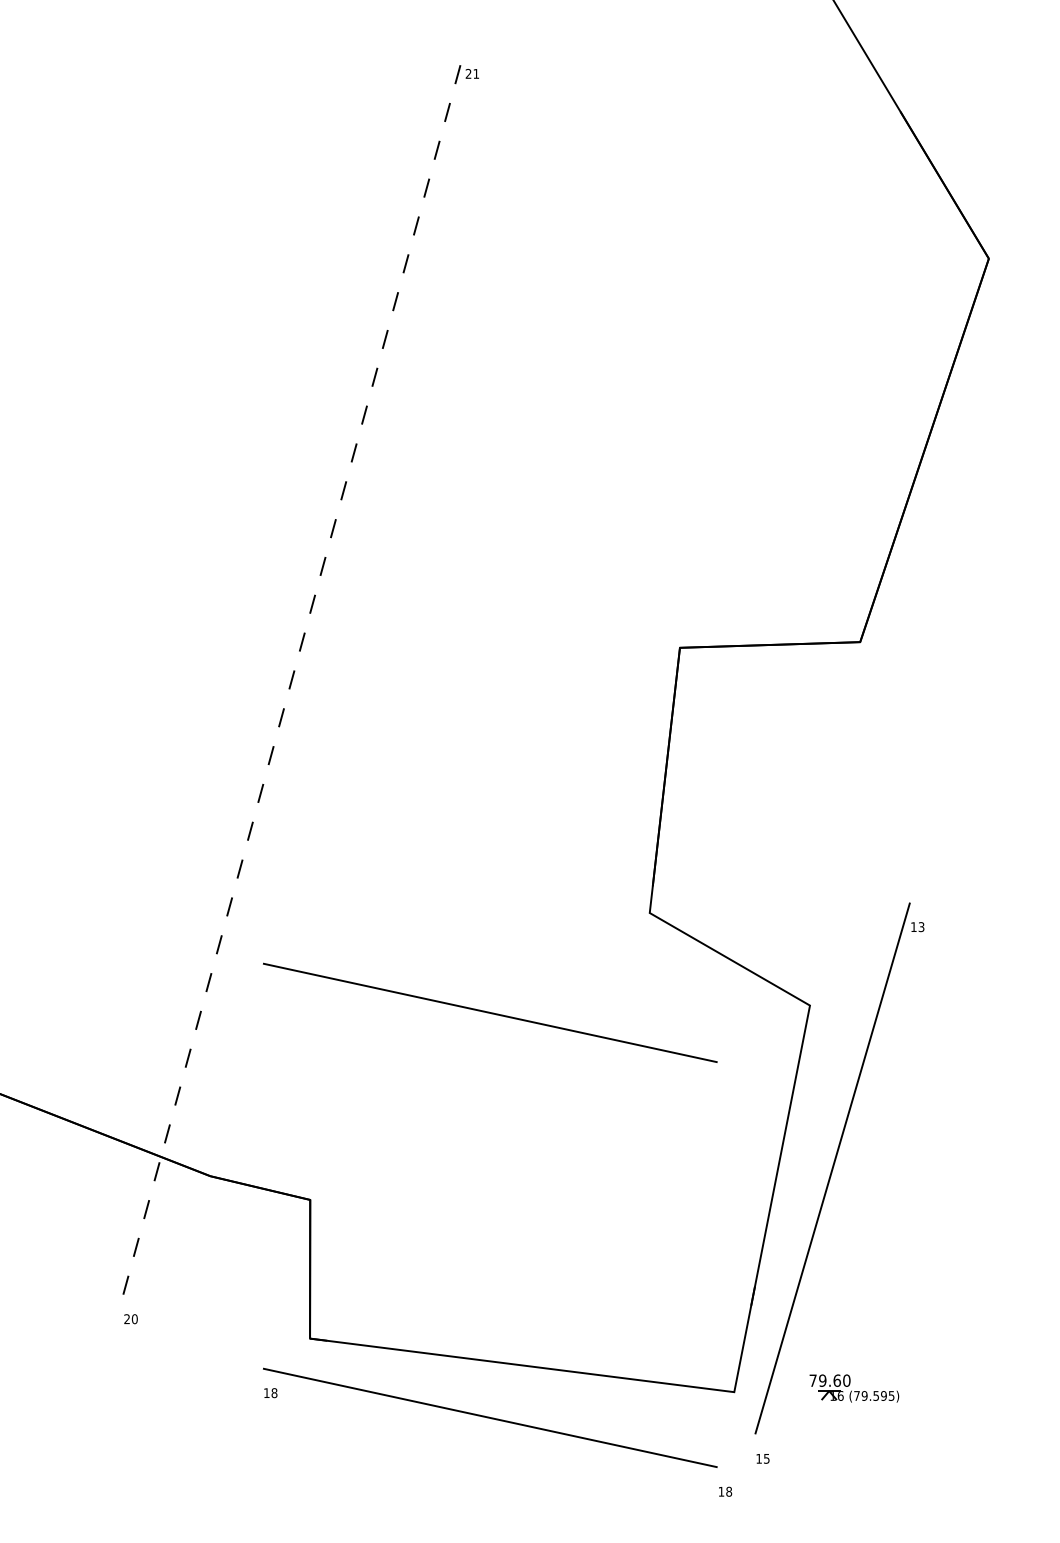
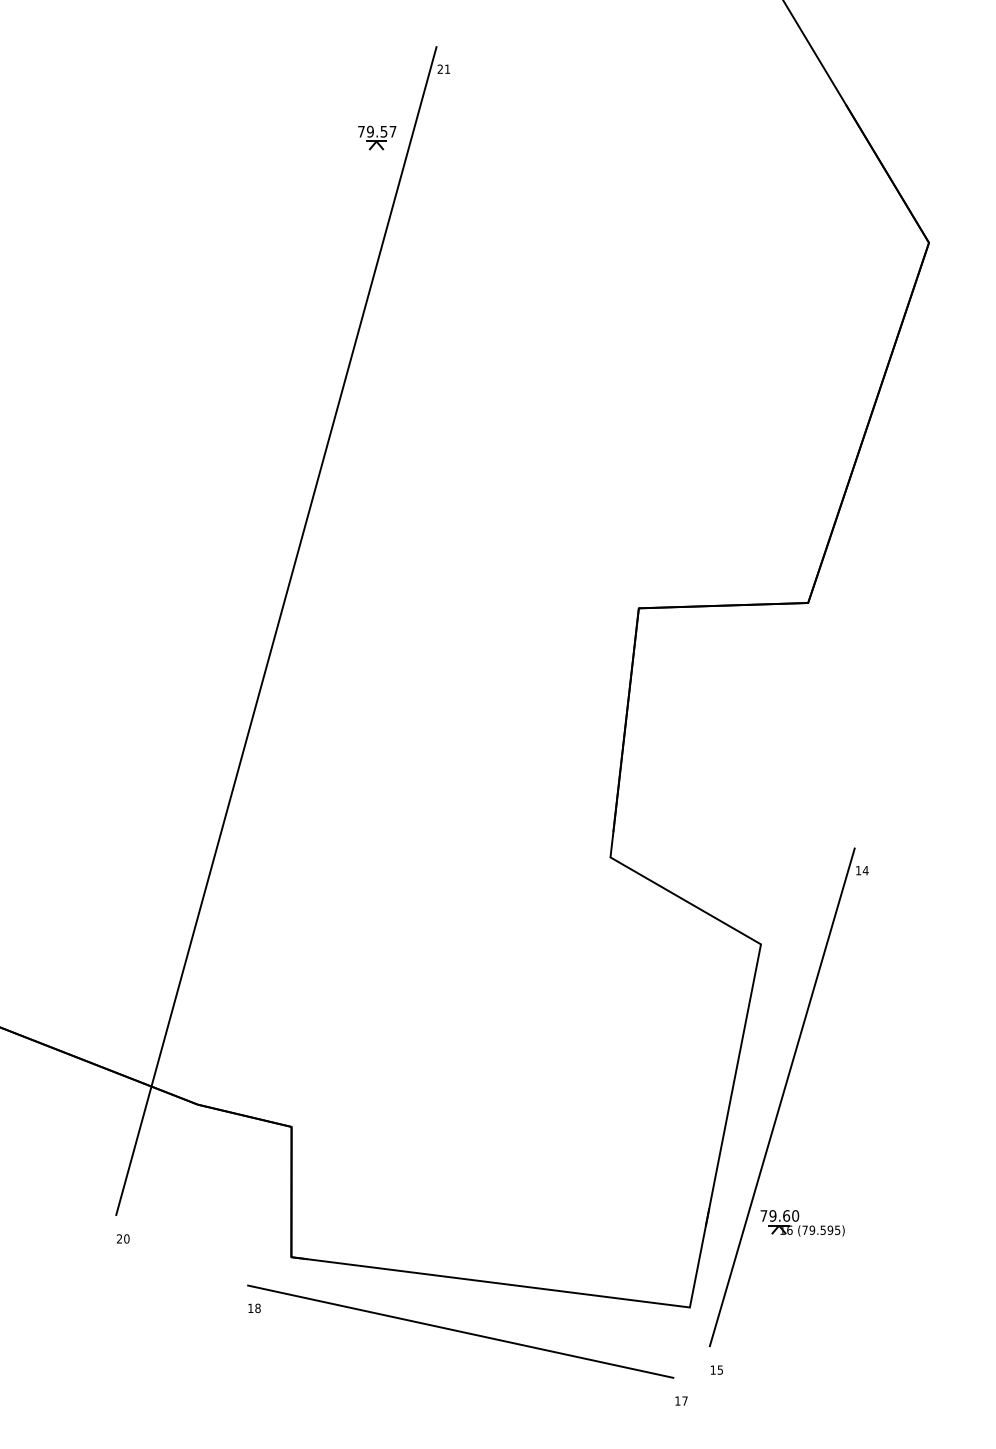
part: (401, 147) -> (377, 138), added
line: (294, 672) -> (276, 631), dashed -> solid
text: (921, 927) -> (865, 871), 13 -> 14
line: (490, 1012) -> (460, 950), removed
part: (854, 1388) -> (802, 1223), moved
text: (729, 1491) -> (685, 1400), 18 -> 17

